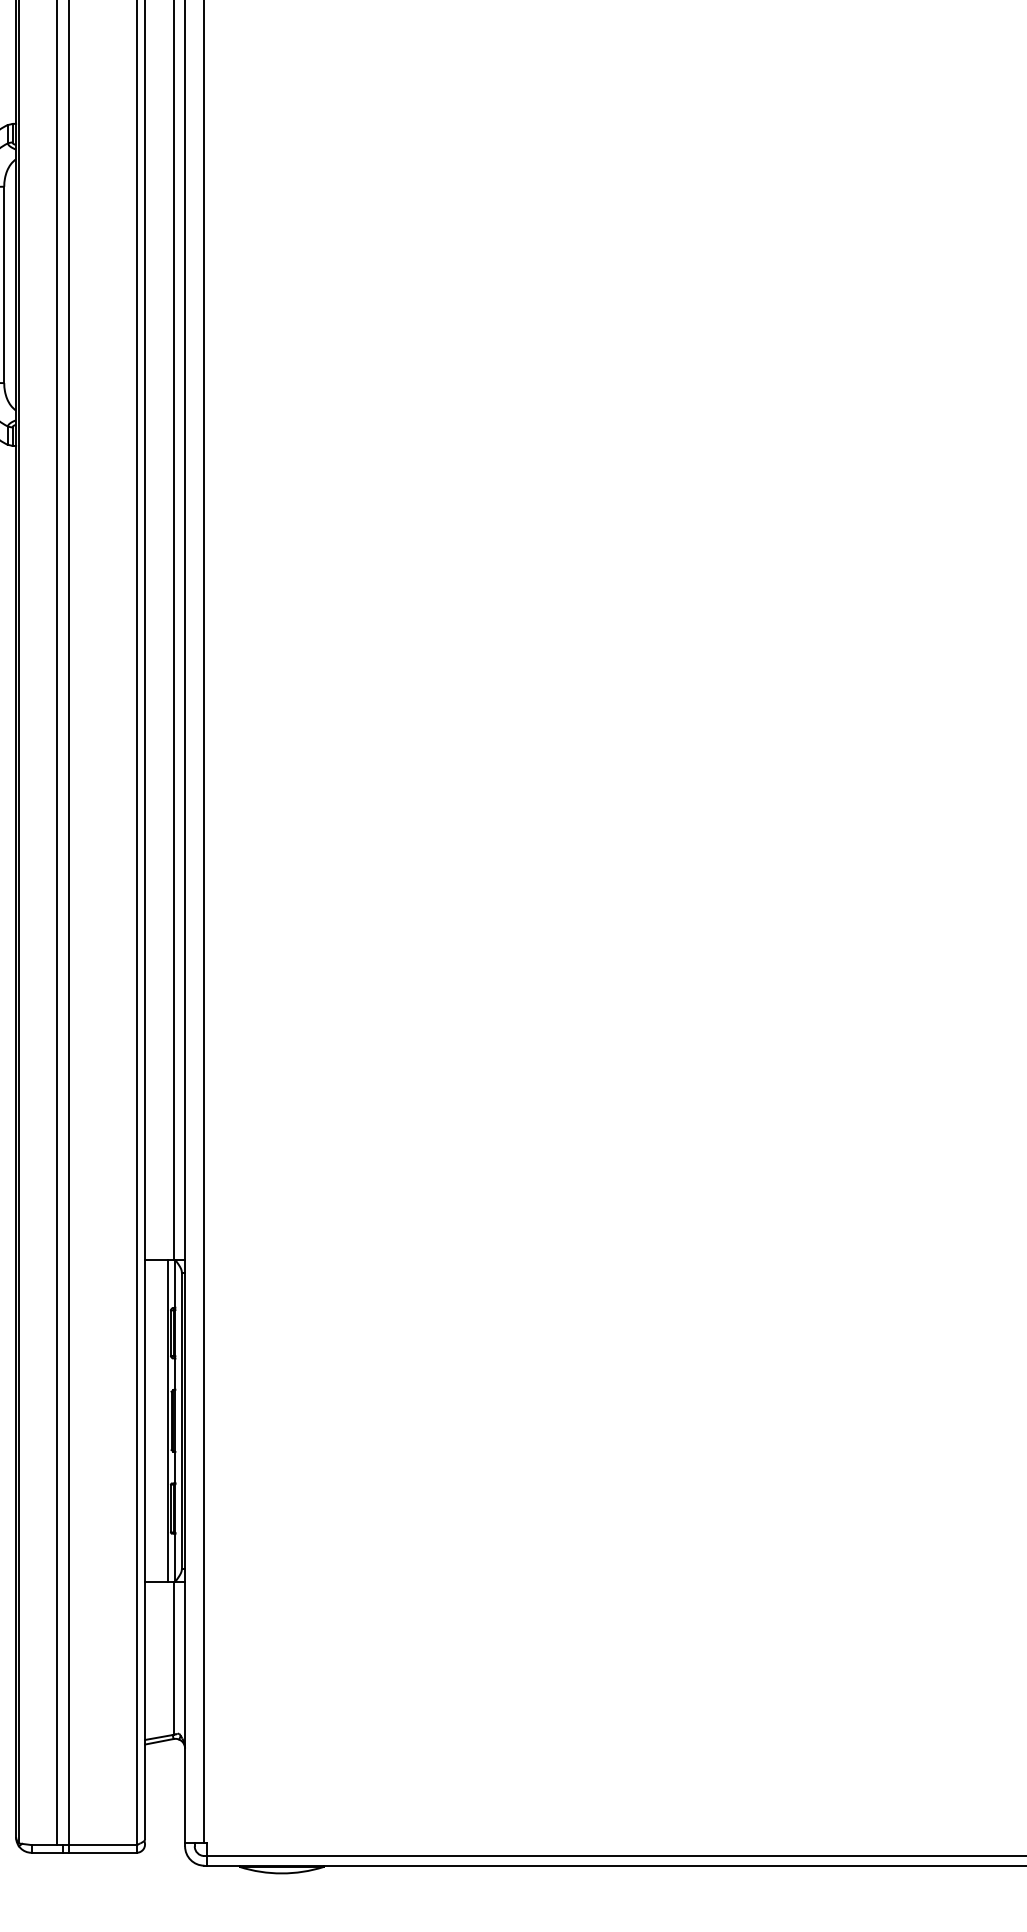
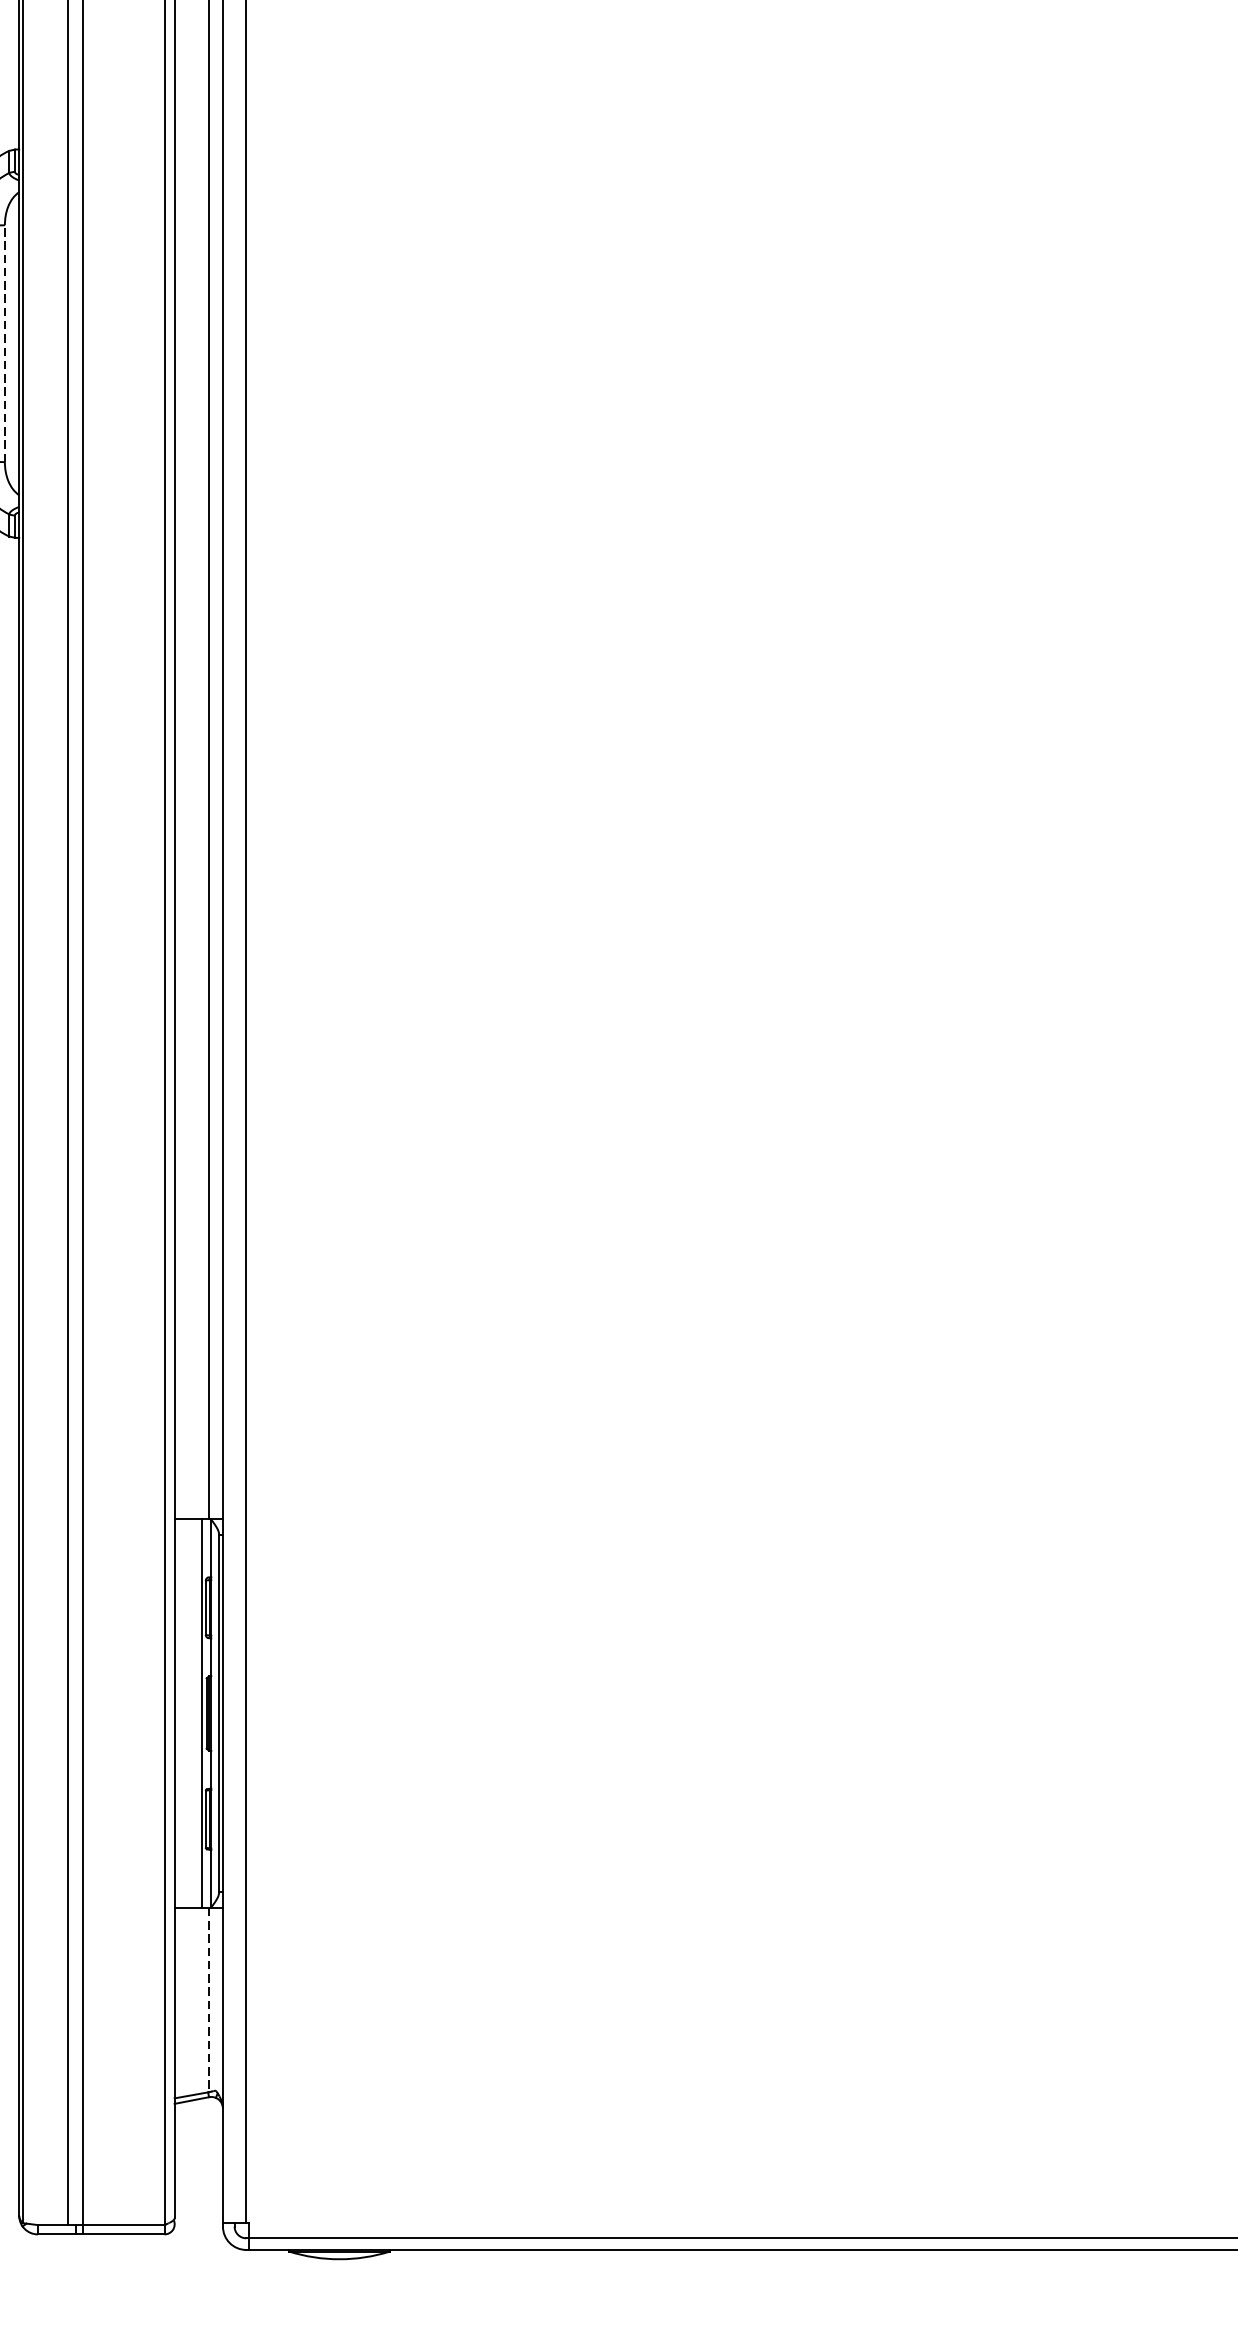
line: (4, 284) -> (5, 343), solid -> dashed
line: (173, 1658) -> (208, 2000), solid -> dashed

